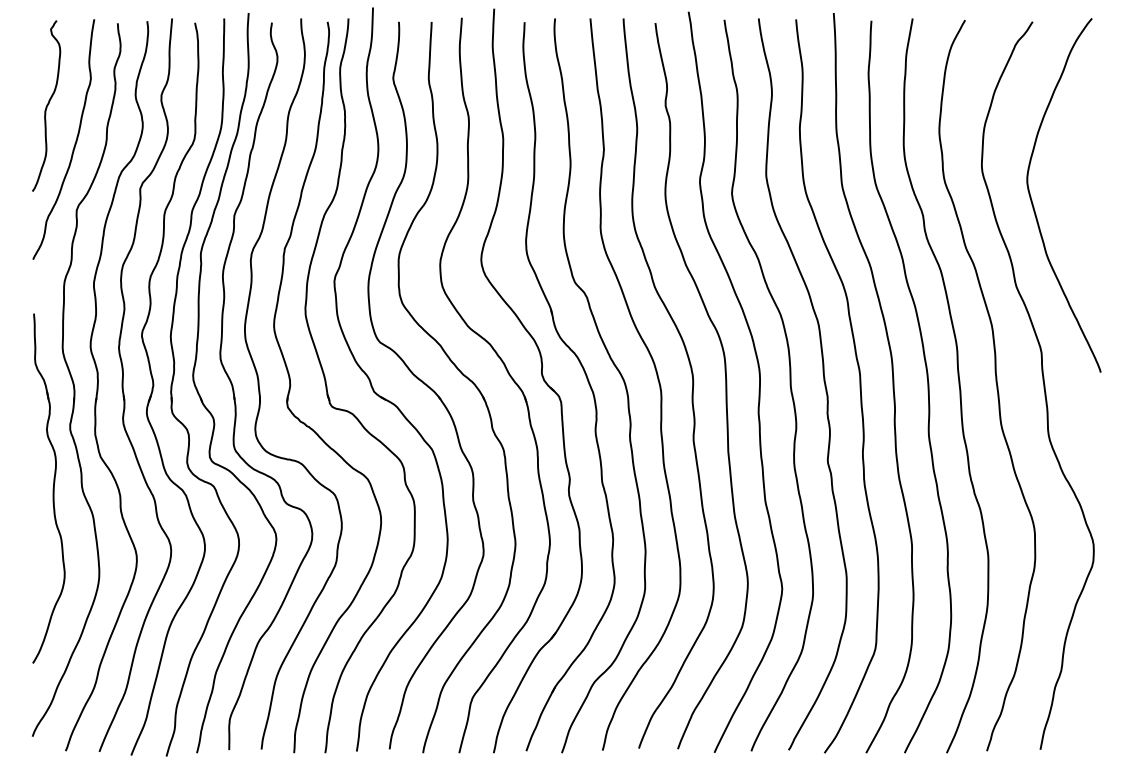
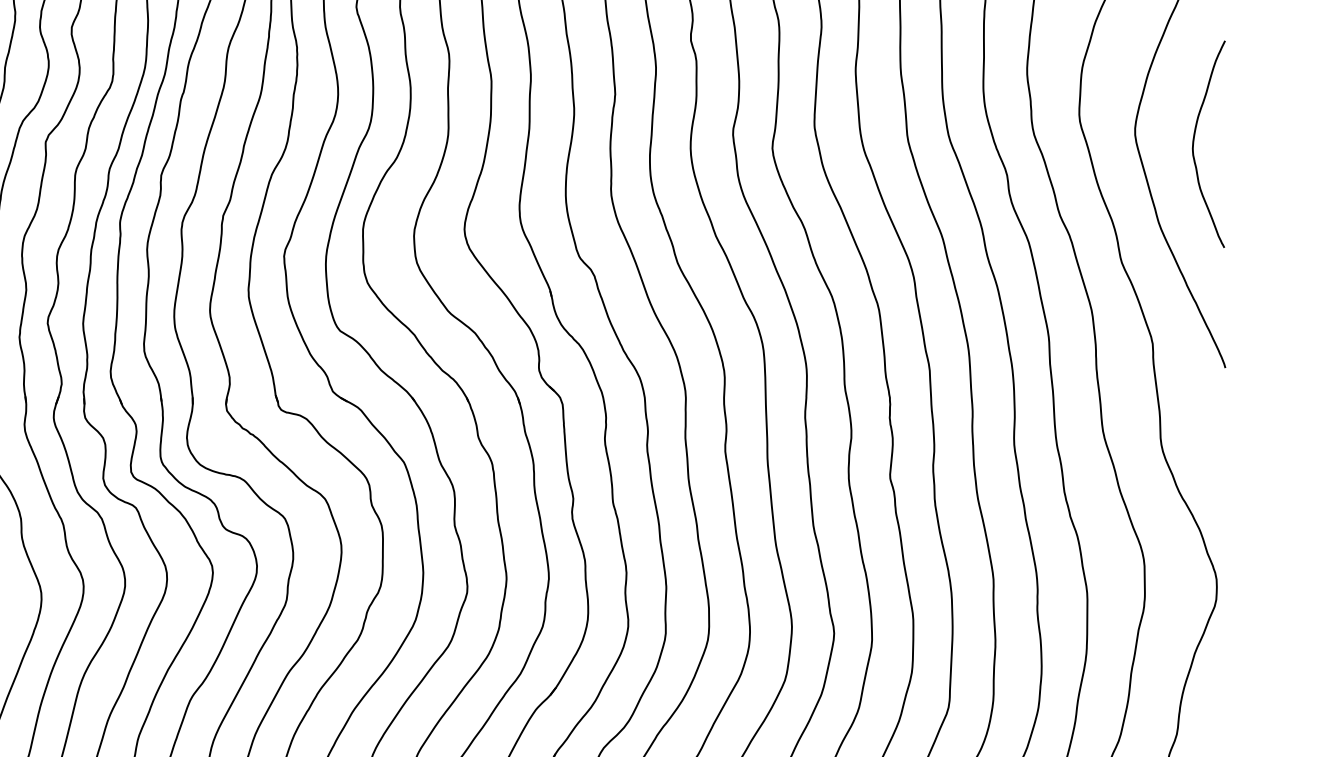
curve: (1075, 190) -> (1194, 144), added

